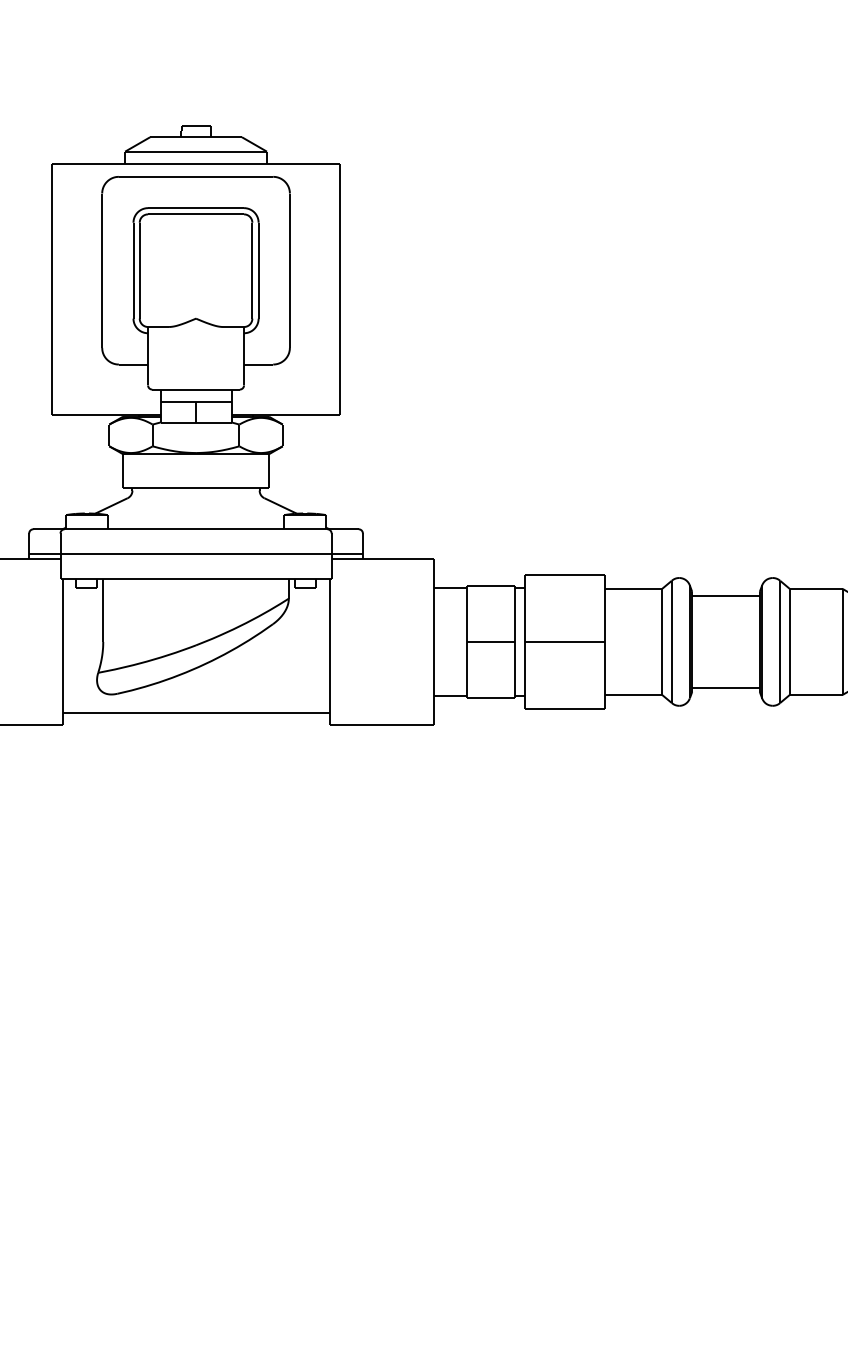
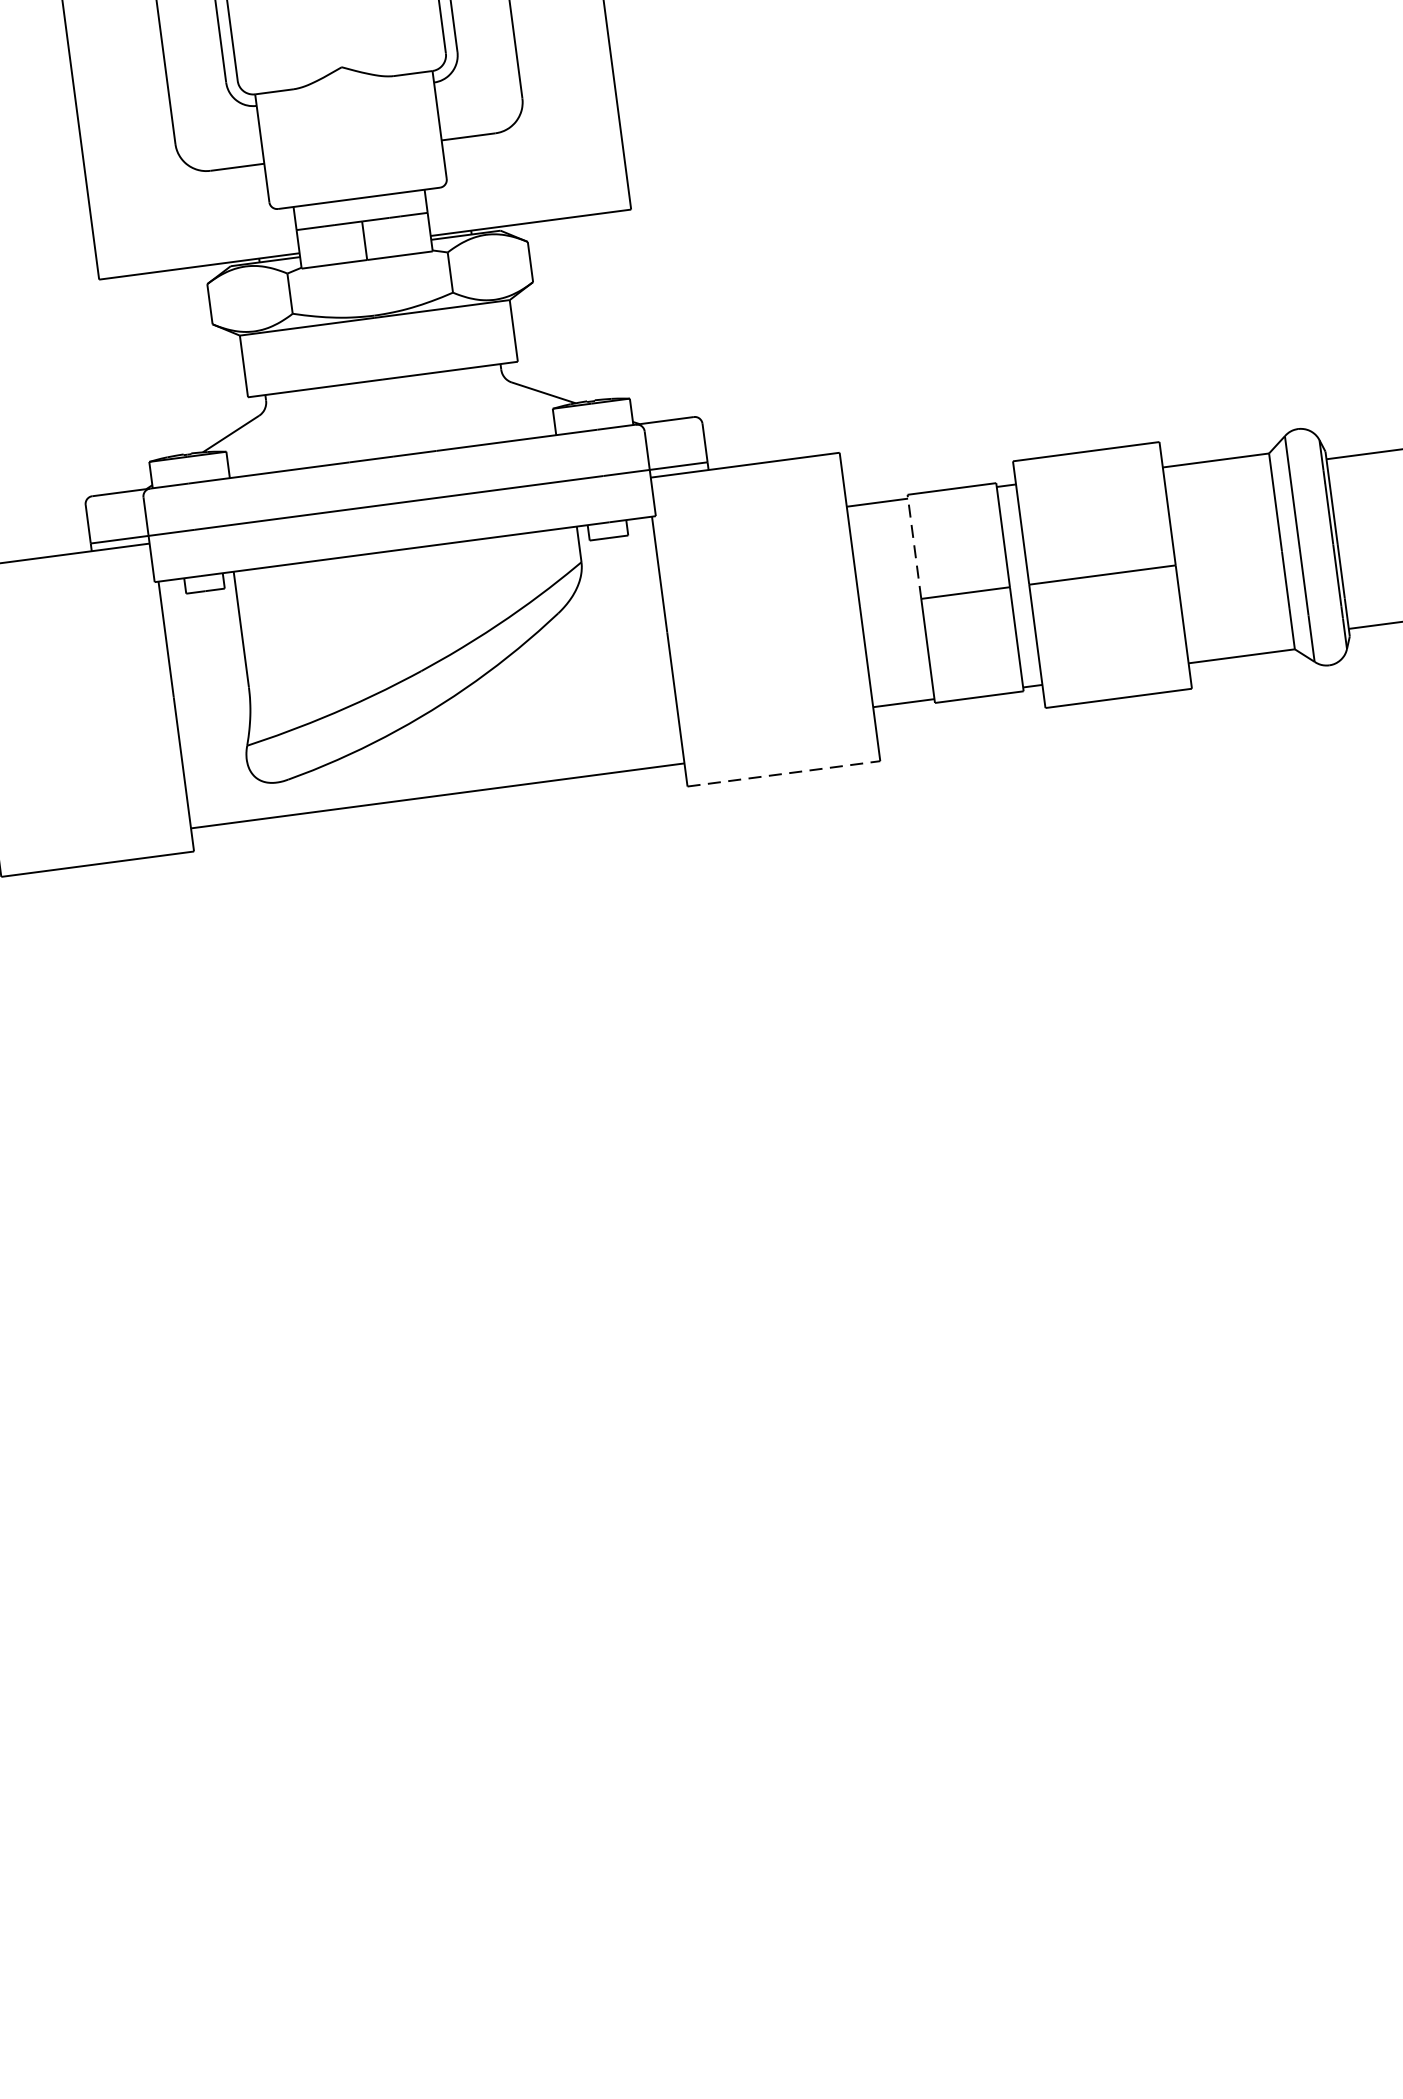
line: (466, 613) -> (913, 546), solid -> dashed
line: (382, 725) -> (785, 773), solid -> dashed

